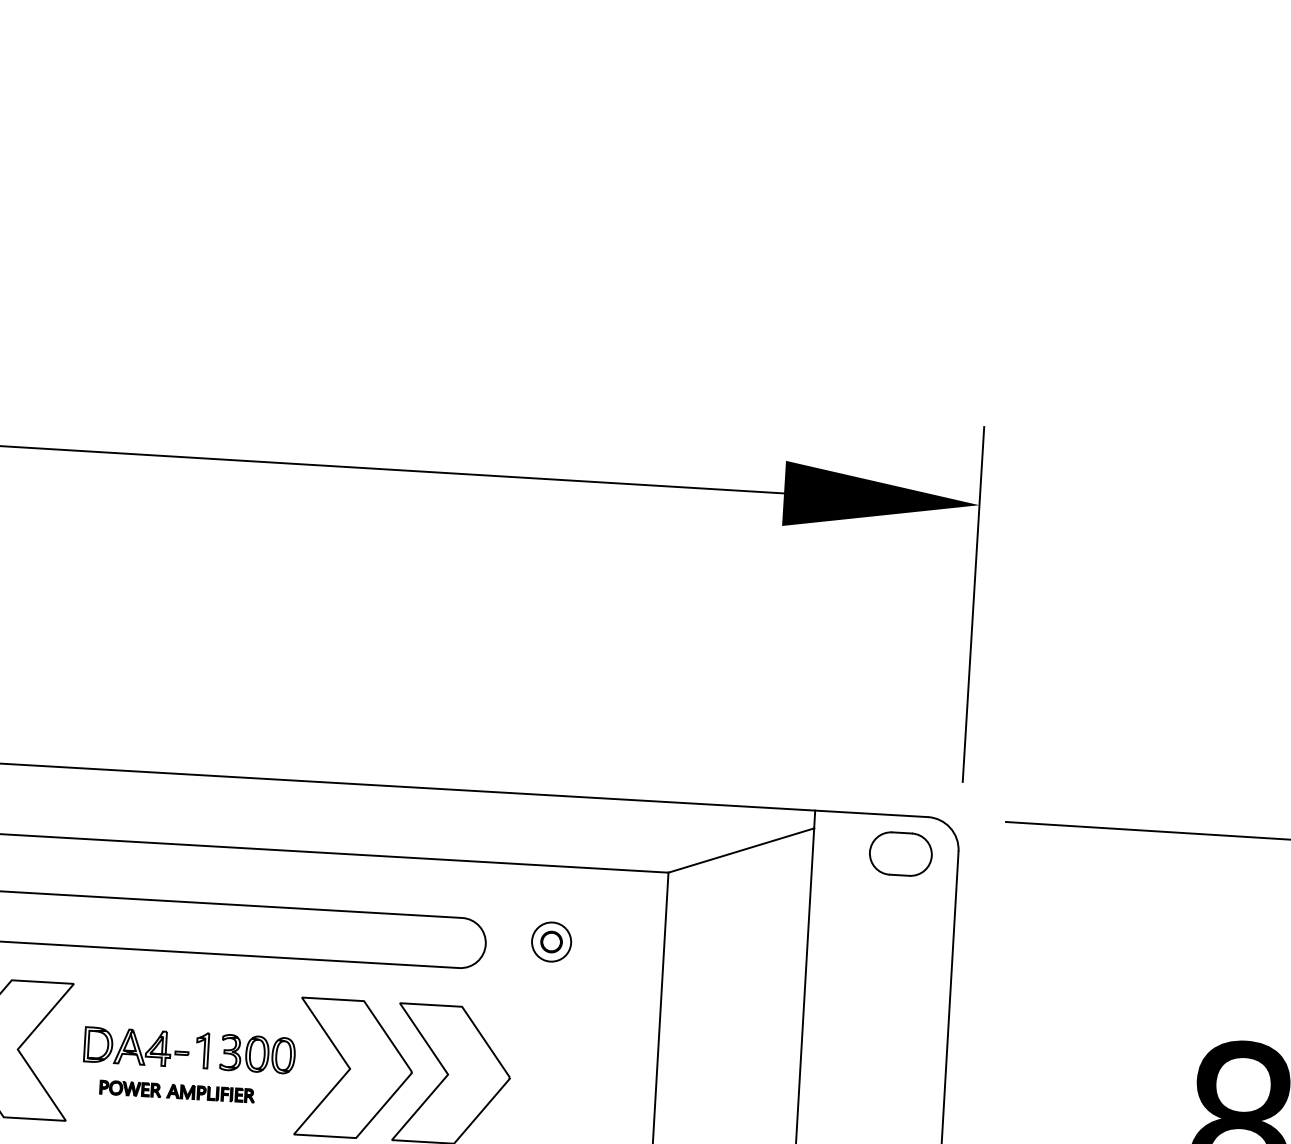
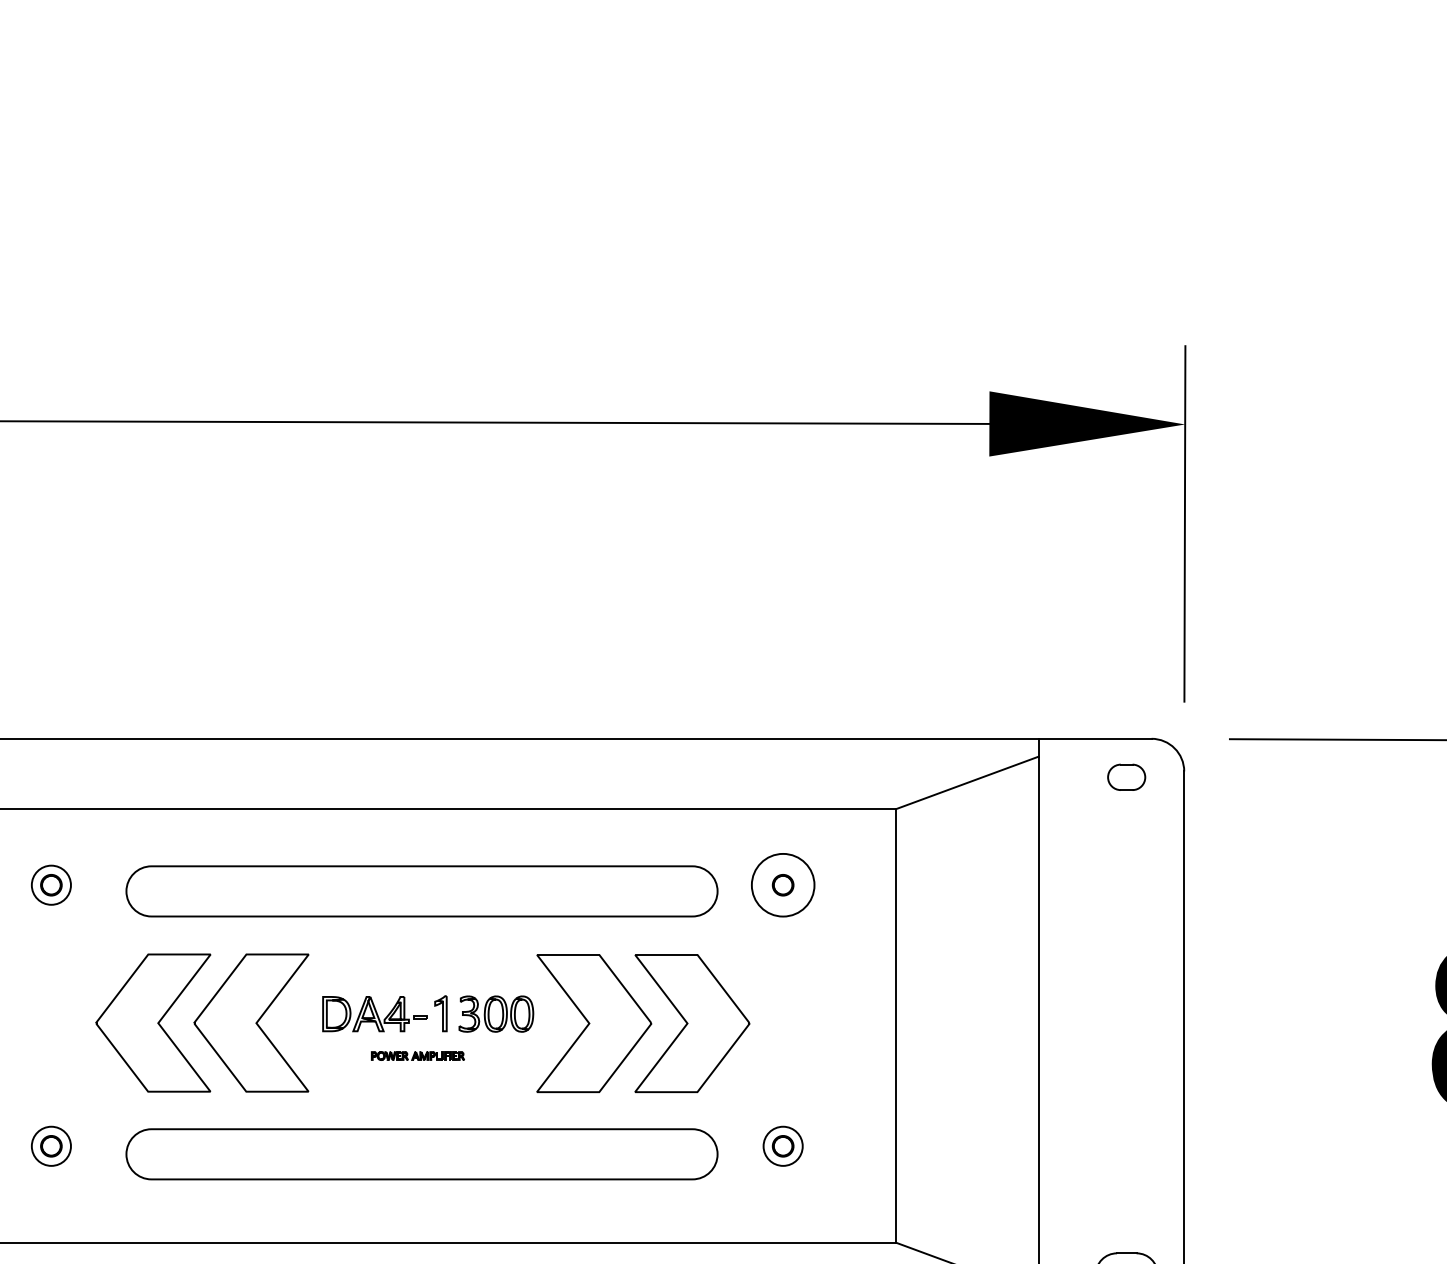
part: (900, 854) -> (1126, 777), size x0.6
circle: (550, 941) -> (782, 884), size x1.6
part: (176, 1091) -> (417, 1055), size x0.6

